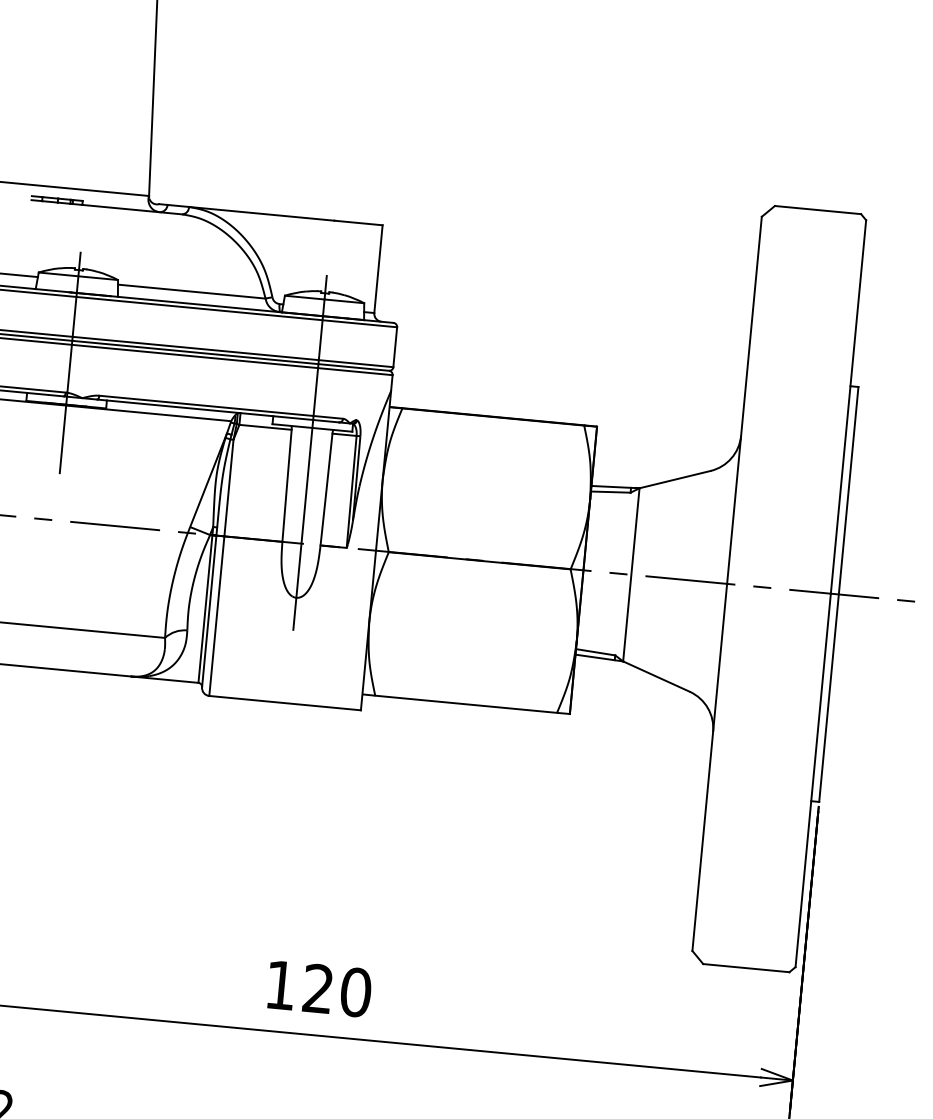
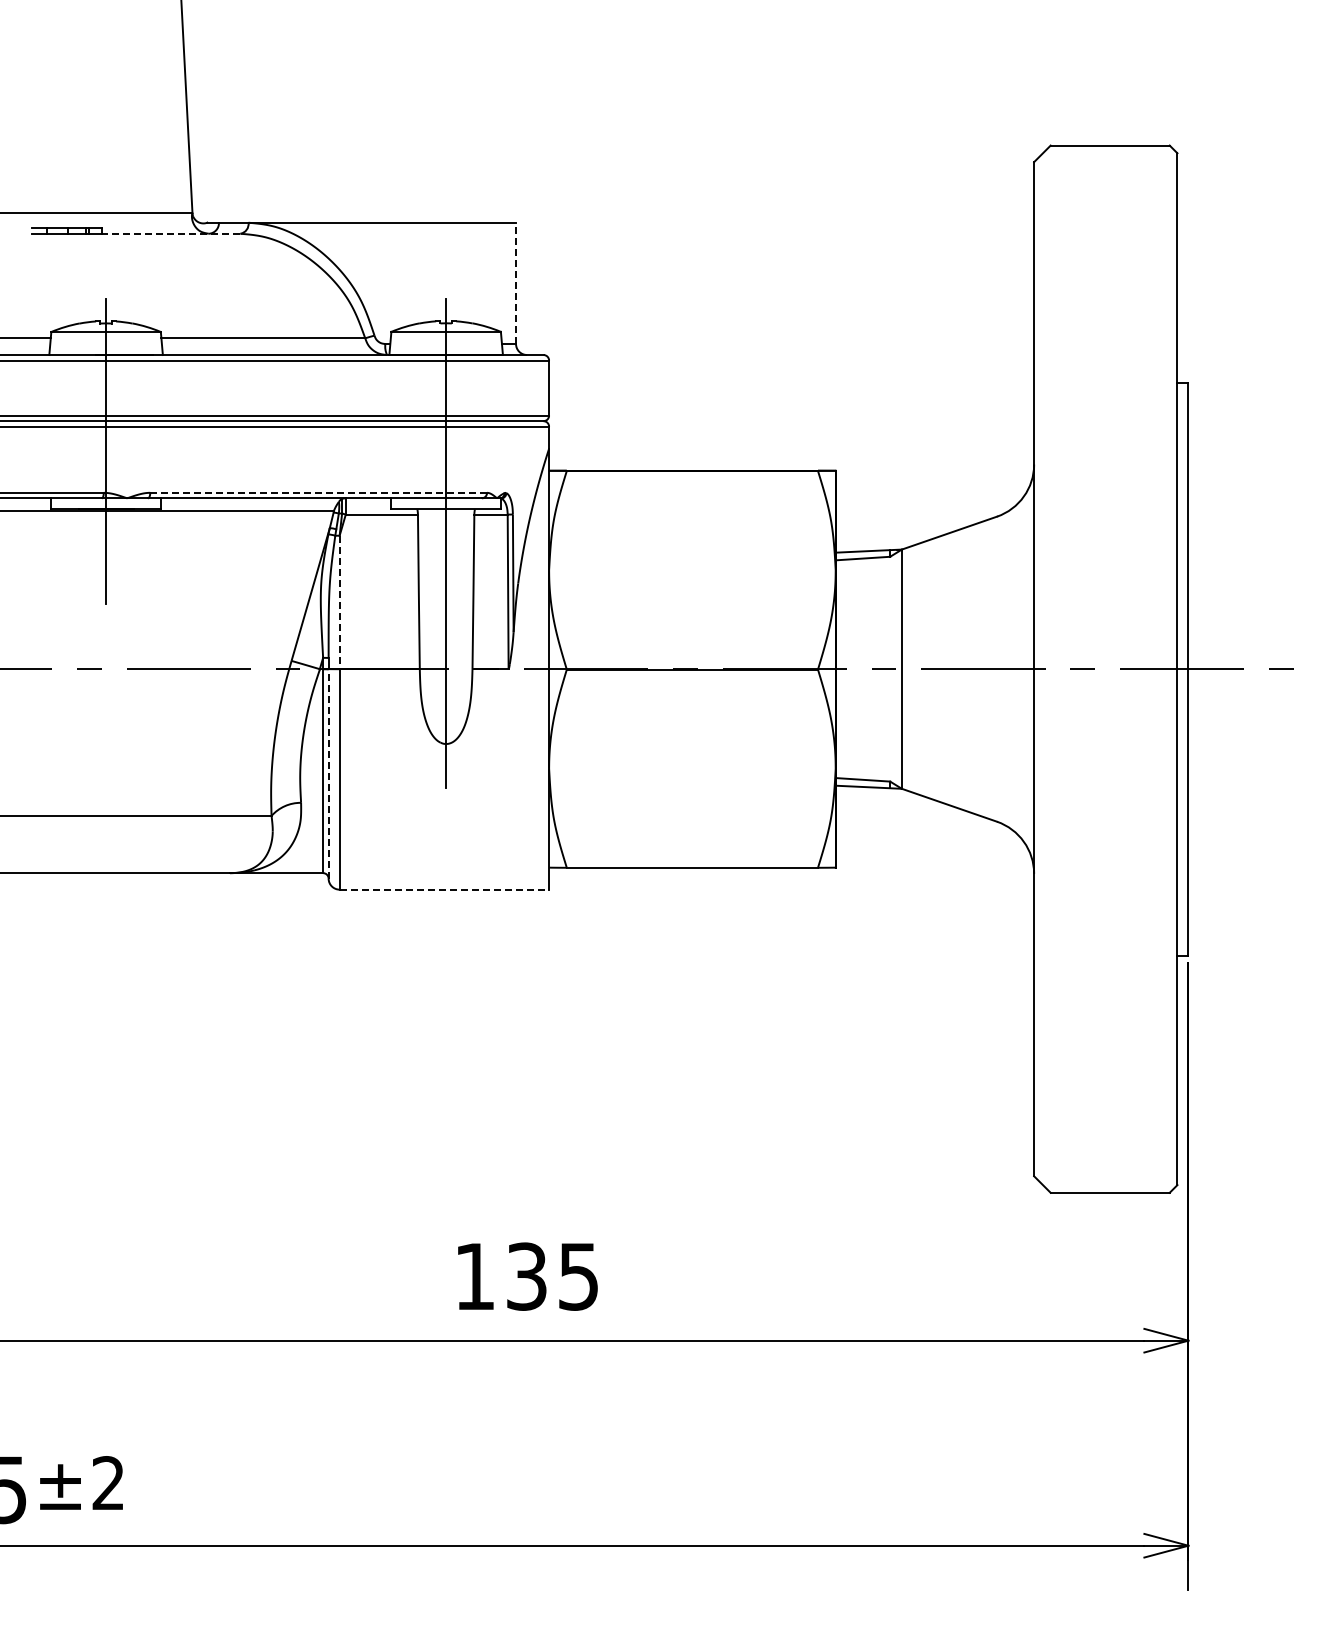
line: (131, 209) -> (170, 233), solid -> dashed
line: (378, 269) -> (516, 283), solid -> dashed
line: (221, 407) -> (319, 492), solid -> dashed
line: (228, 488) -> (339, 602), solid -> dashed
line: (209, 611) -> (328, 773), solid -> dashed
line: (285, 703) -> (444, 889), solid -> dashed
text: (337, 990) -> (553, 1276), 120 -> 135

